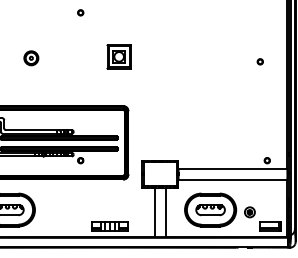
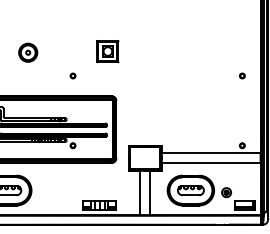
part: (80, 12) -> (72, 75), moved
part: (31, 58) -> (28, 53), size x1.43
part: (259, 61) -> (241, 75), moved

